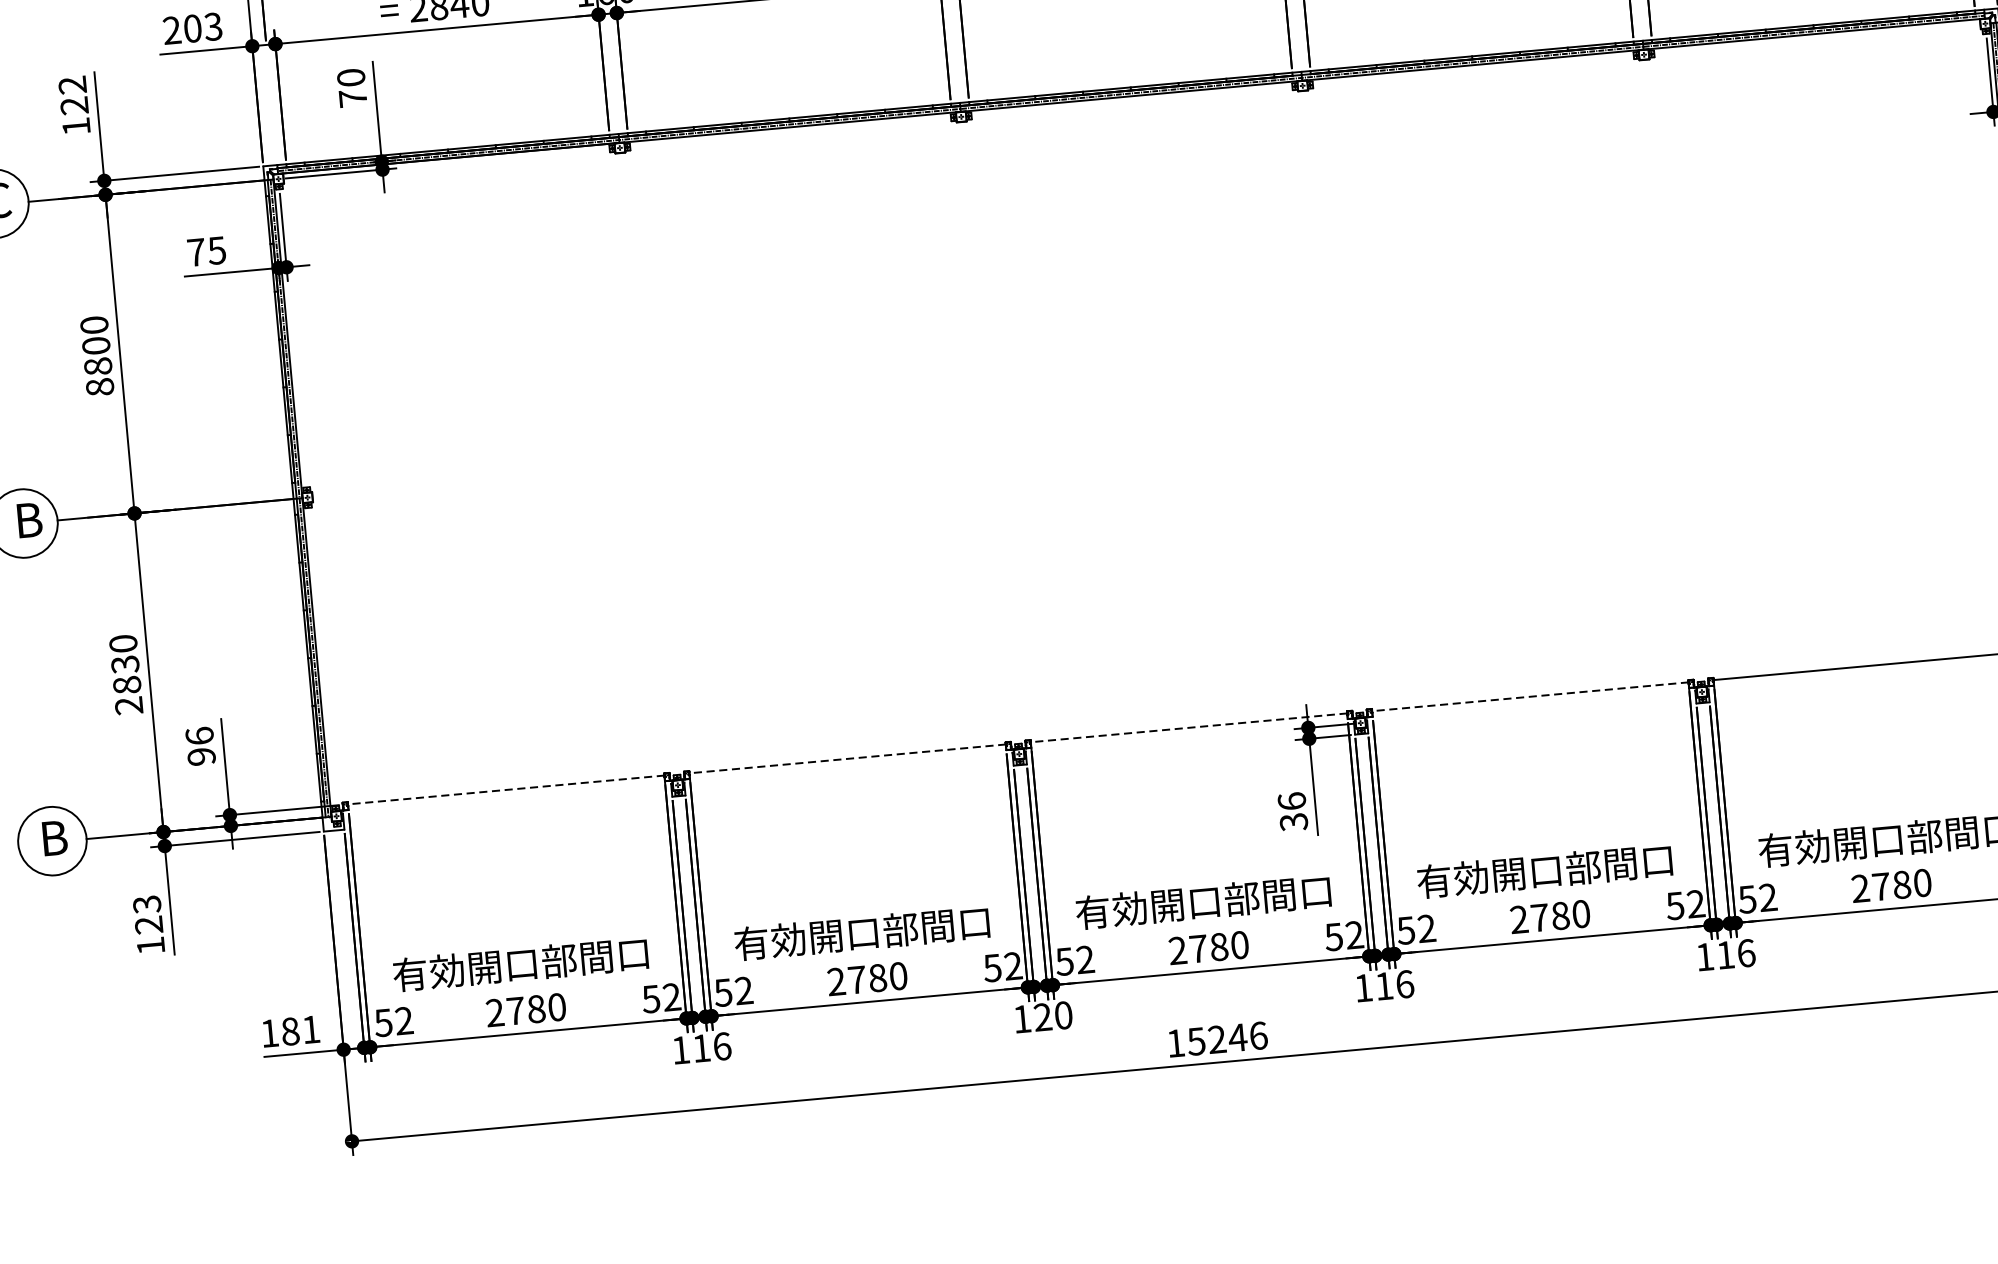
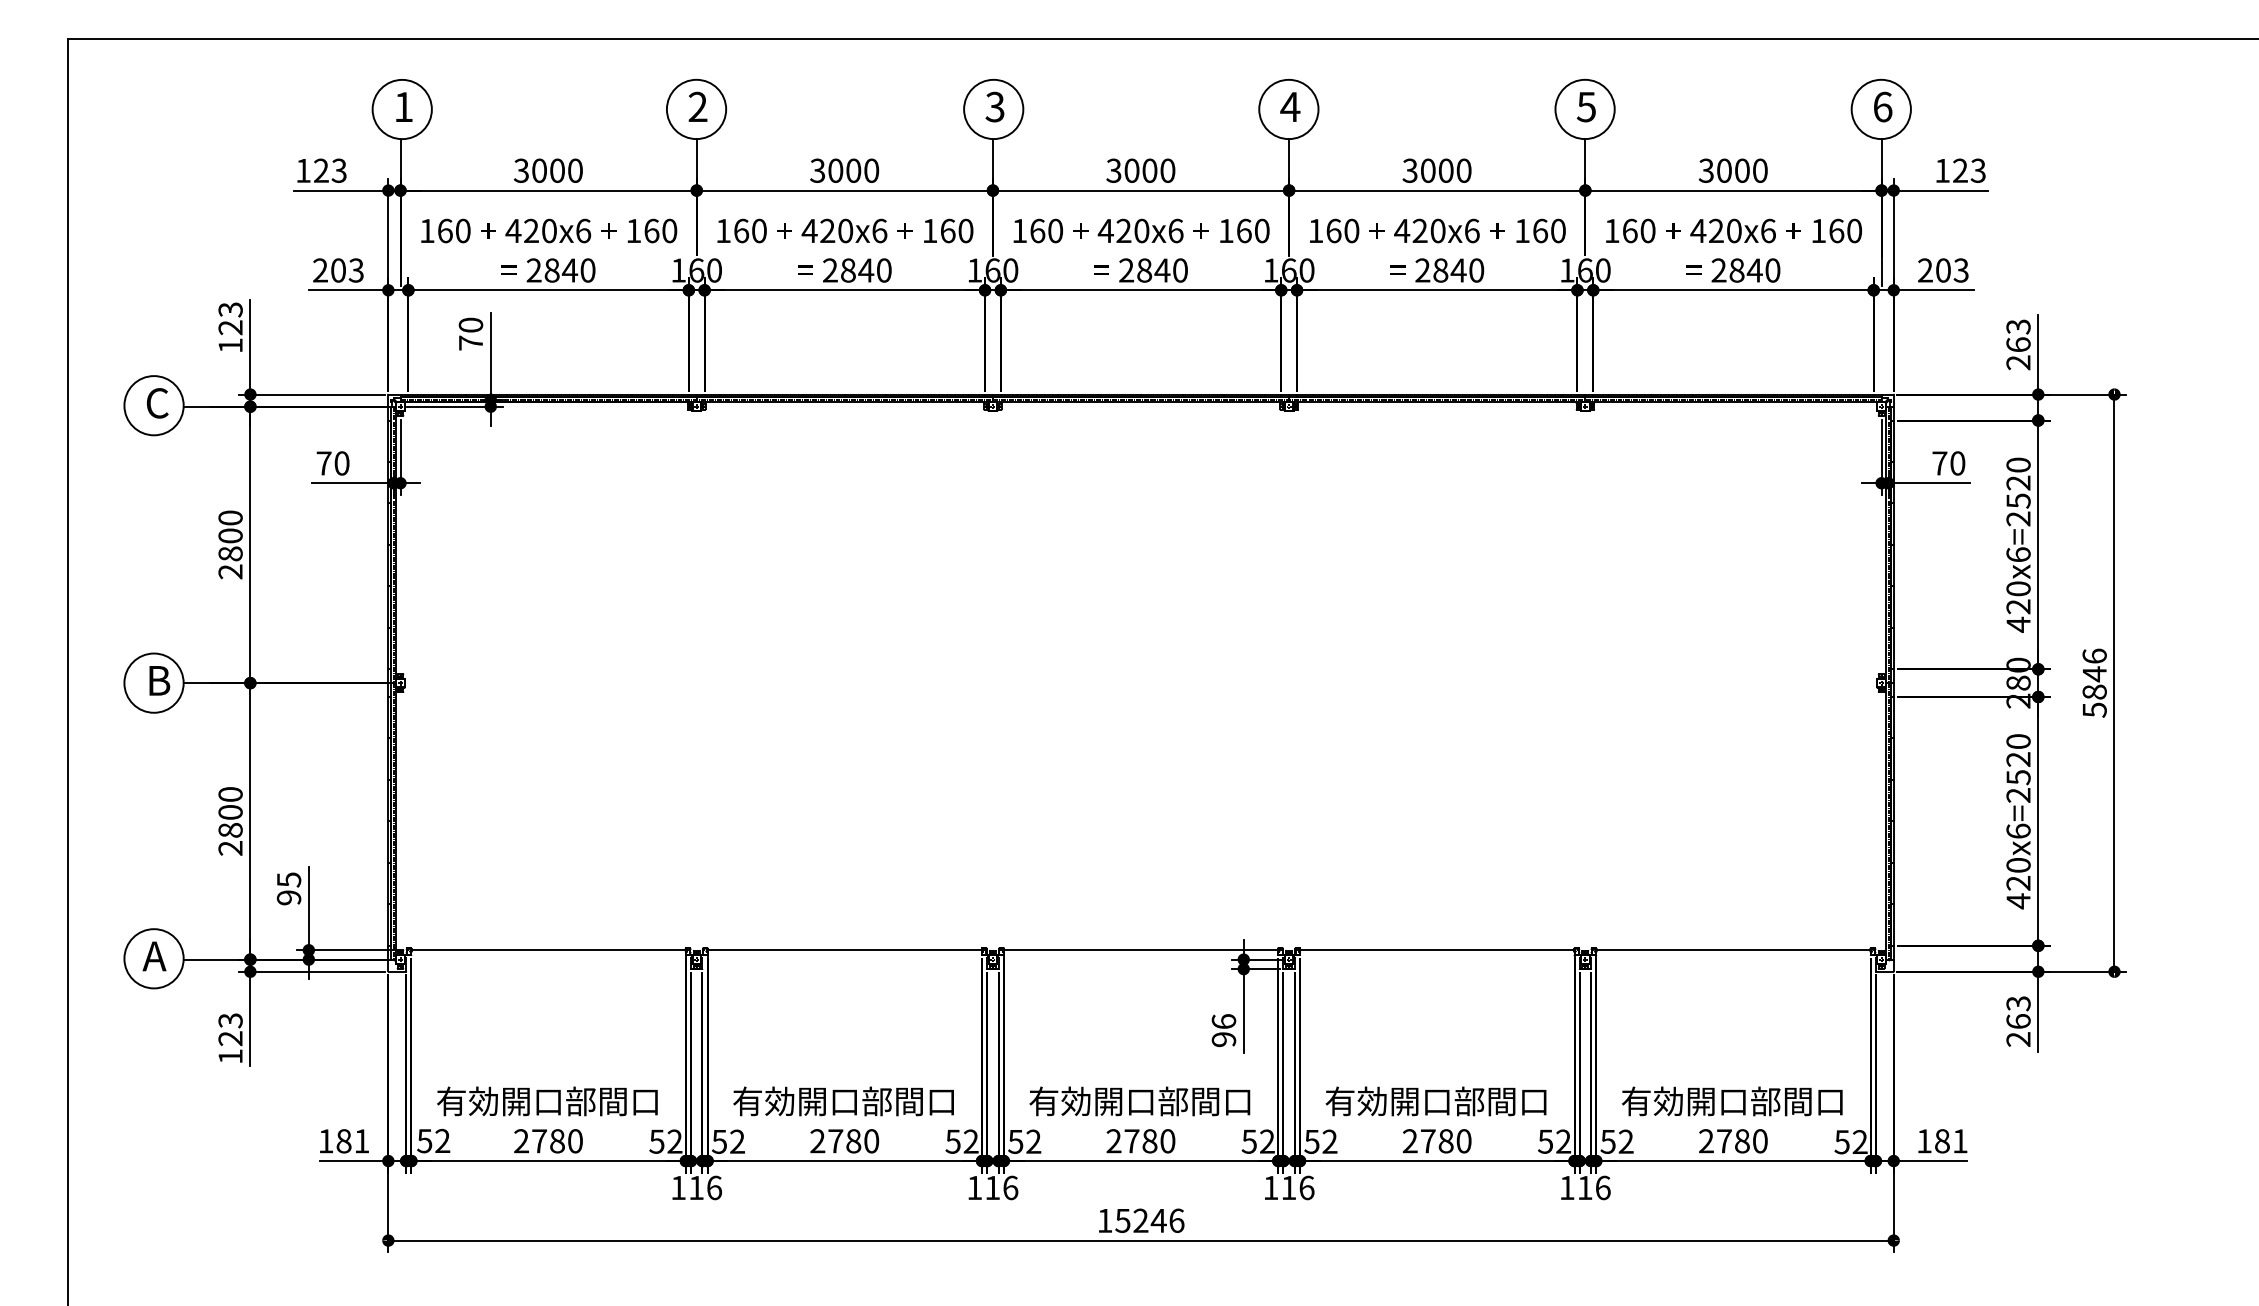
text: (72, 84) -> (230, 309), 122 -> 123
text: (216, 250) -> (341, 463), 75 -> 70
text: (99, 386) -> (230, 571), 8800 -> 2800
text: (125, 664) -> (230, 812), 2830 -> 2800
line: (1530, 697) -> (1437, 950), dashed -> solid
line: (1189, 728) -> (1141, 950), dashed -> solid
text: (199, 735) -> (288, 879), 96 -> 95
line: (847, 759) -> (844, 950), dashed -> solid
line: (506, 790) -> (548, 950), dashed -> solid
text: (1294, 821) -> (1224, 1039), 36 -> 96
text: (52, 838) -> (154, 956), B -> A
text: (1053, 1015) -> (1001, 1187), 120 -> 116

